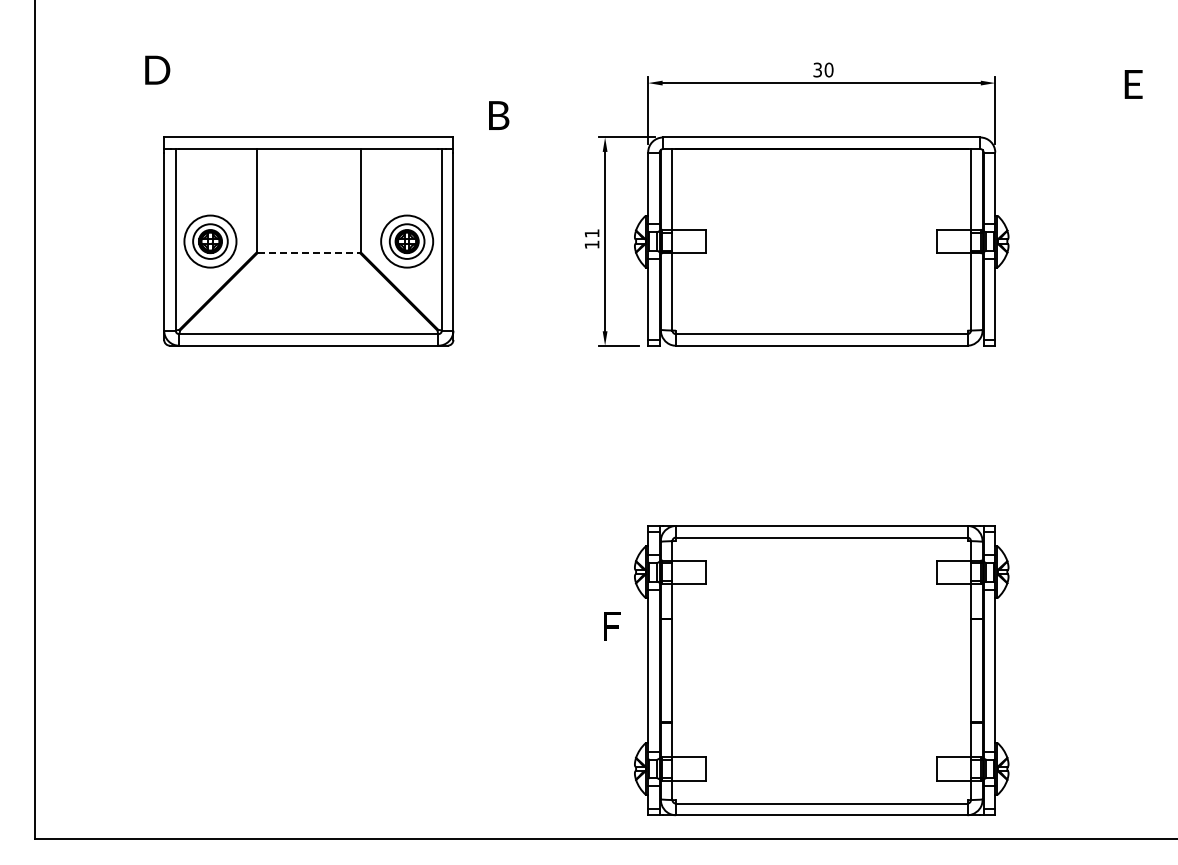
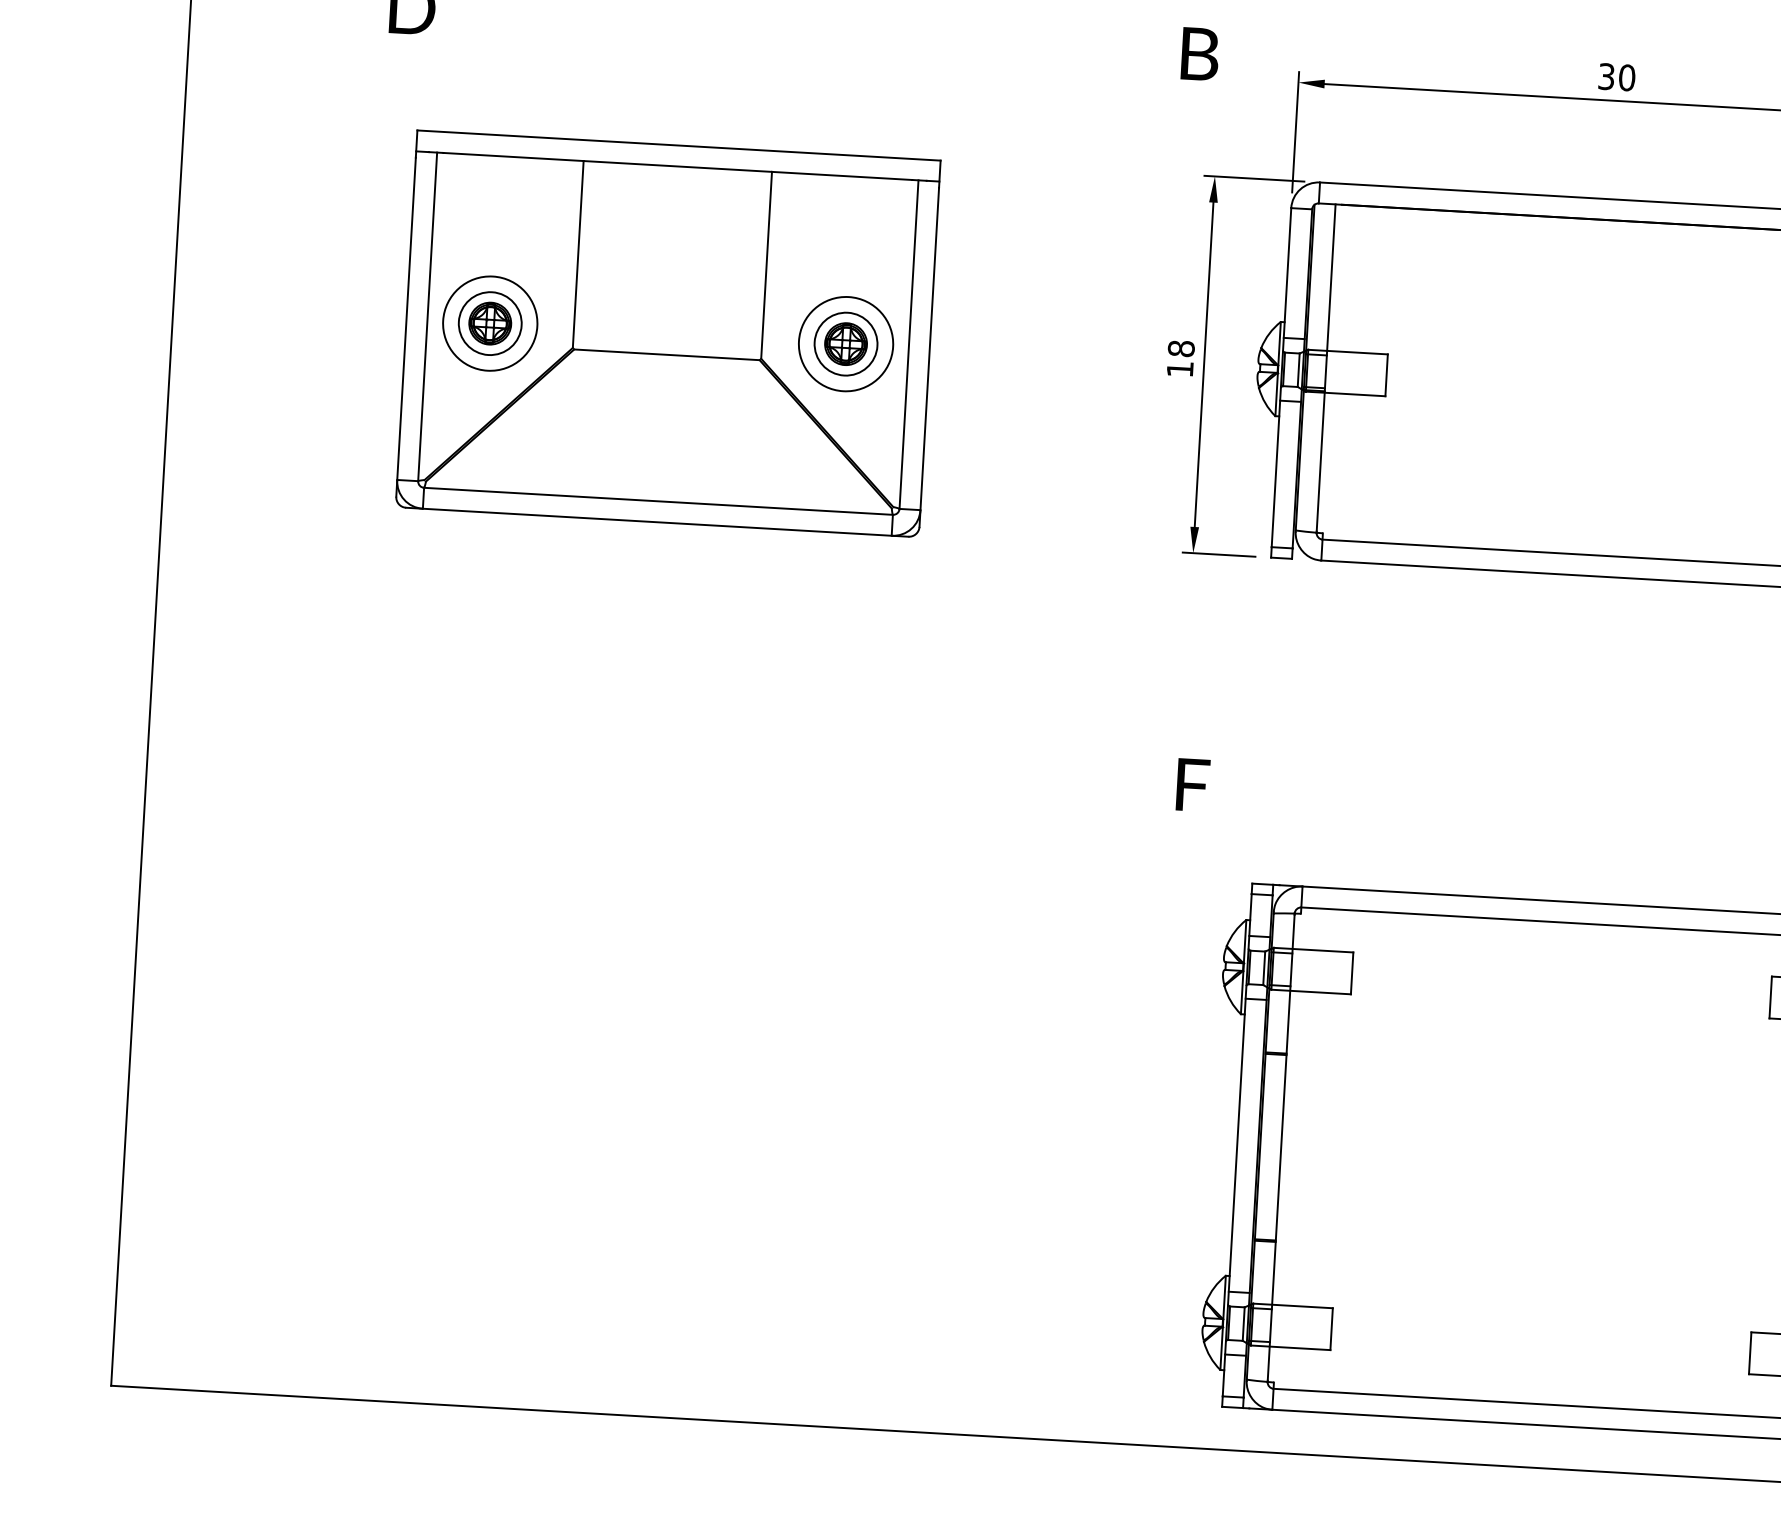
text: (499, 115) -> (1200, 54), moved
text: (591, 233) -> (1180, 348), 11 -> 18
line: (309, 253) -> (668, 355), dashed -> solid
text: (612, 626) -> (1193, 785), moved

